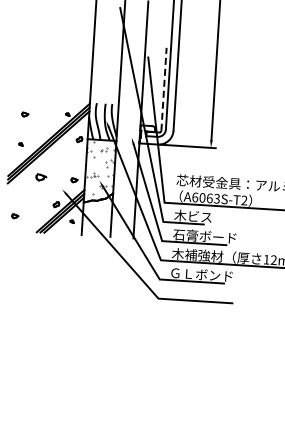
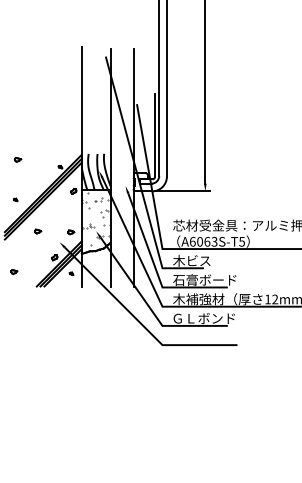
line: (163, 88) -> (154, 135), dashed -> solid
part: (24, 114) -> (17, 159), moved
part: (41, 177) -> (38, 231), size x0.62
text: (243, 200) -> (241, 241), A6063S-T2 -> A6063S-T5

